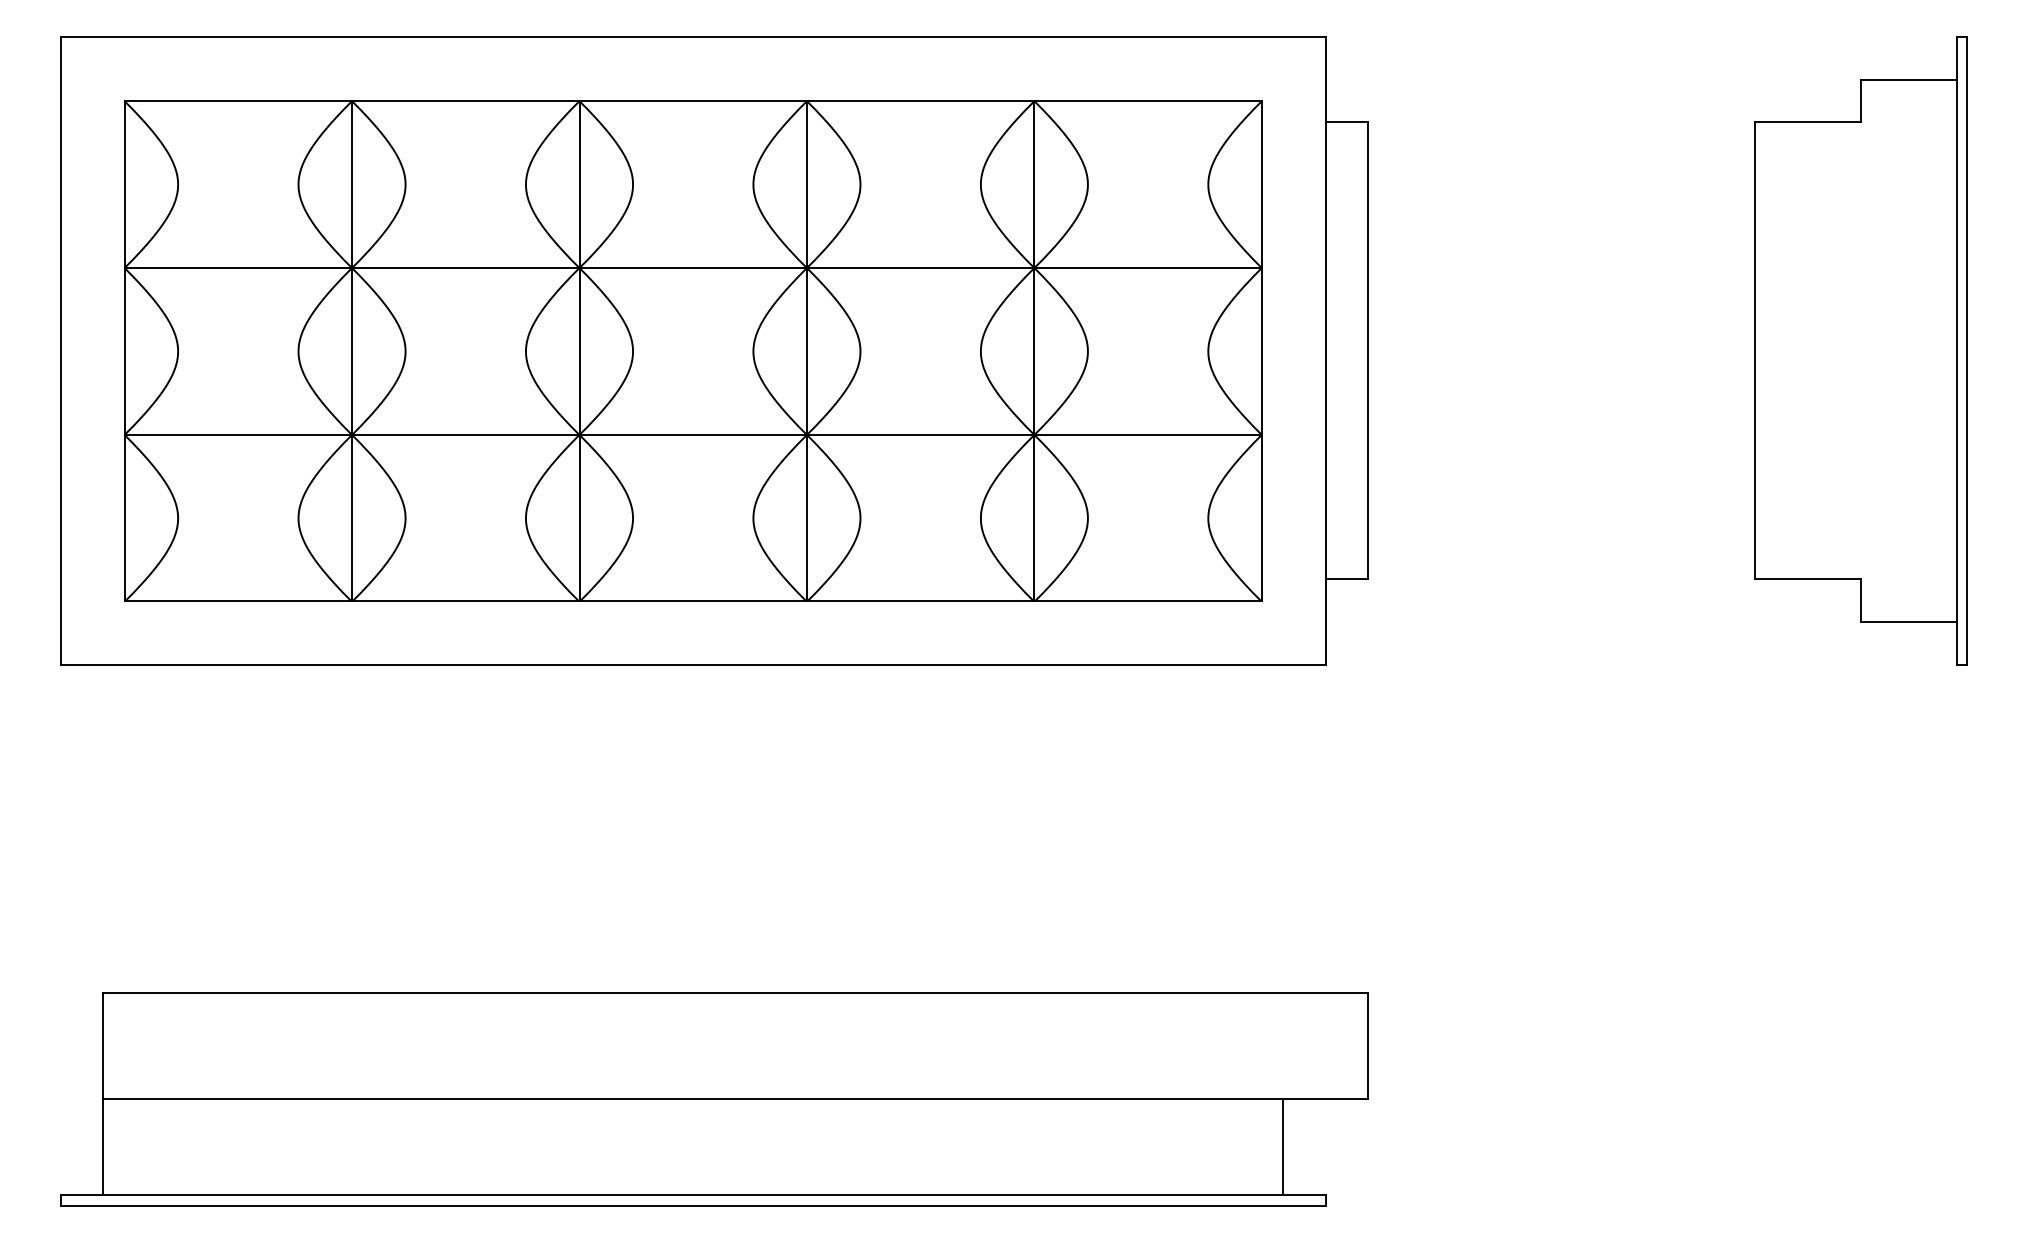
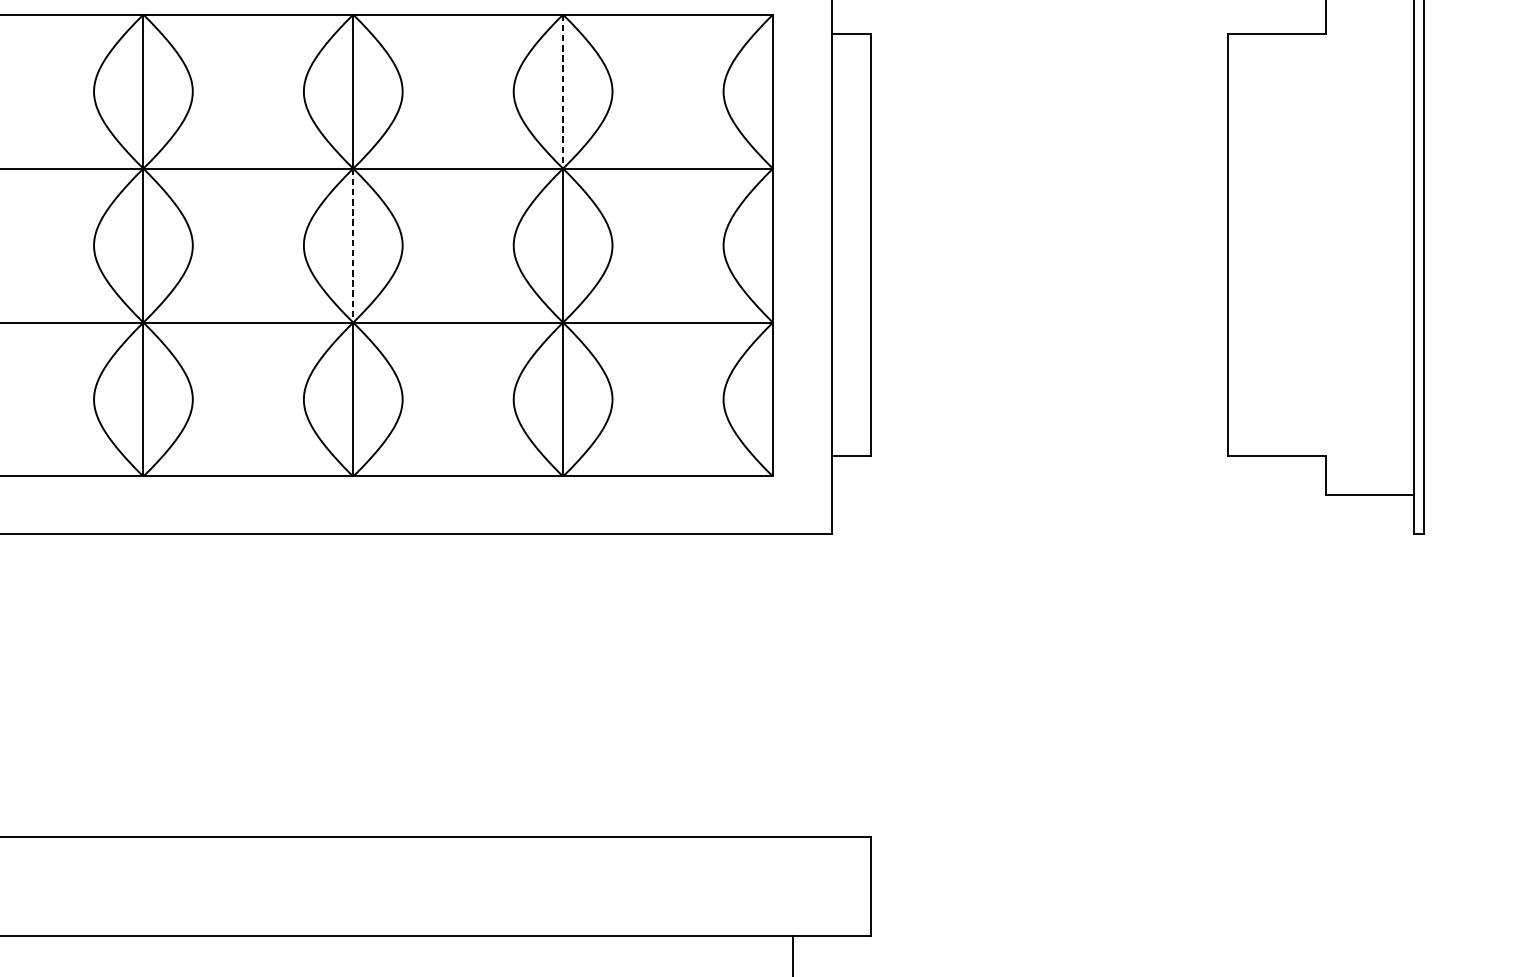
line: (1034, 185) -> (563, 92), solid -> dashed
line: (806, 352) -> (352, 246), solid -> dashed

